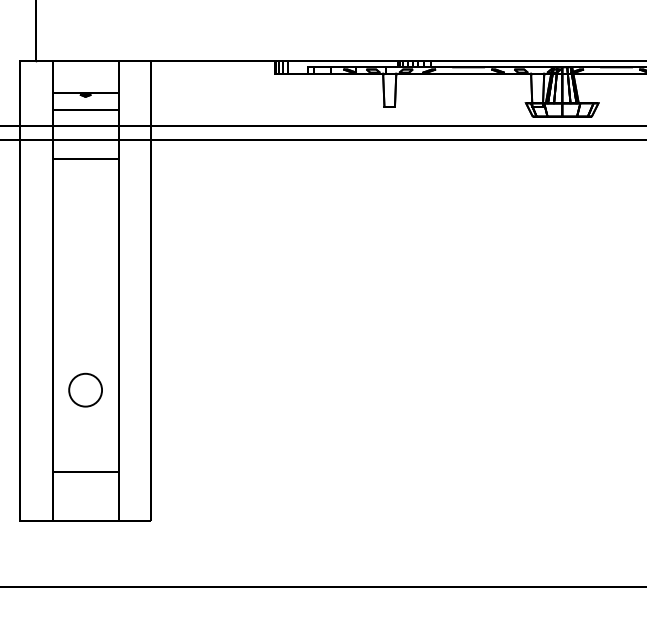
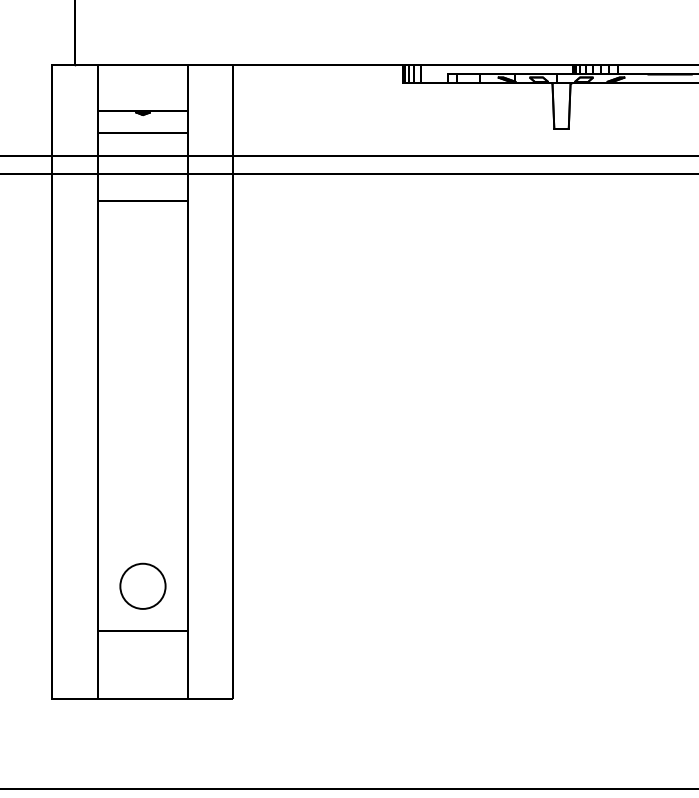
circle: (85, 389) -> (142, 585), moved

